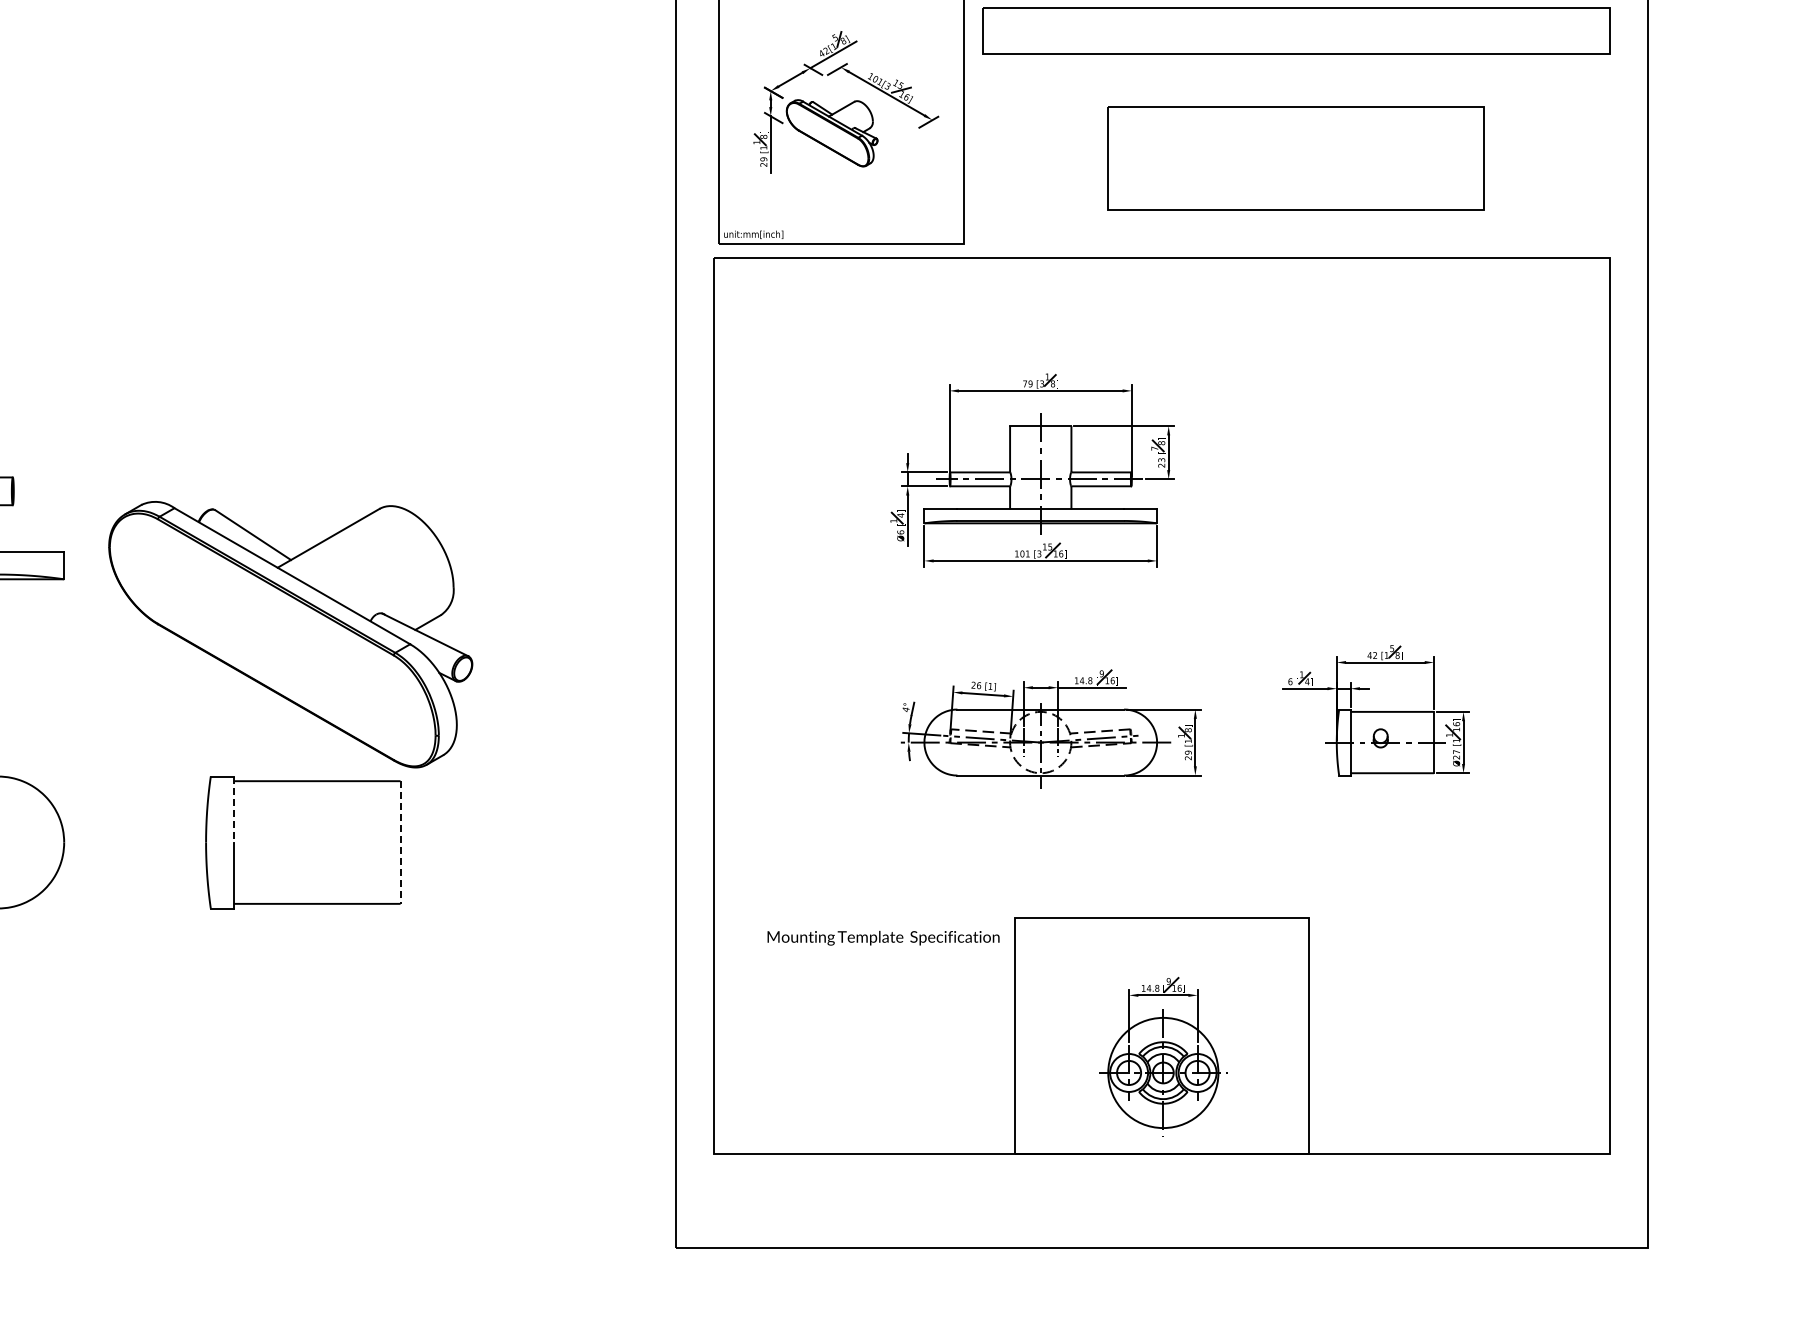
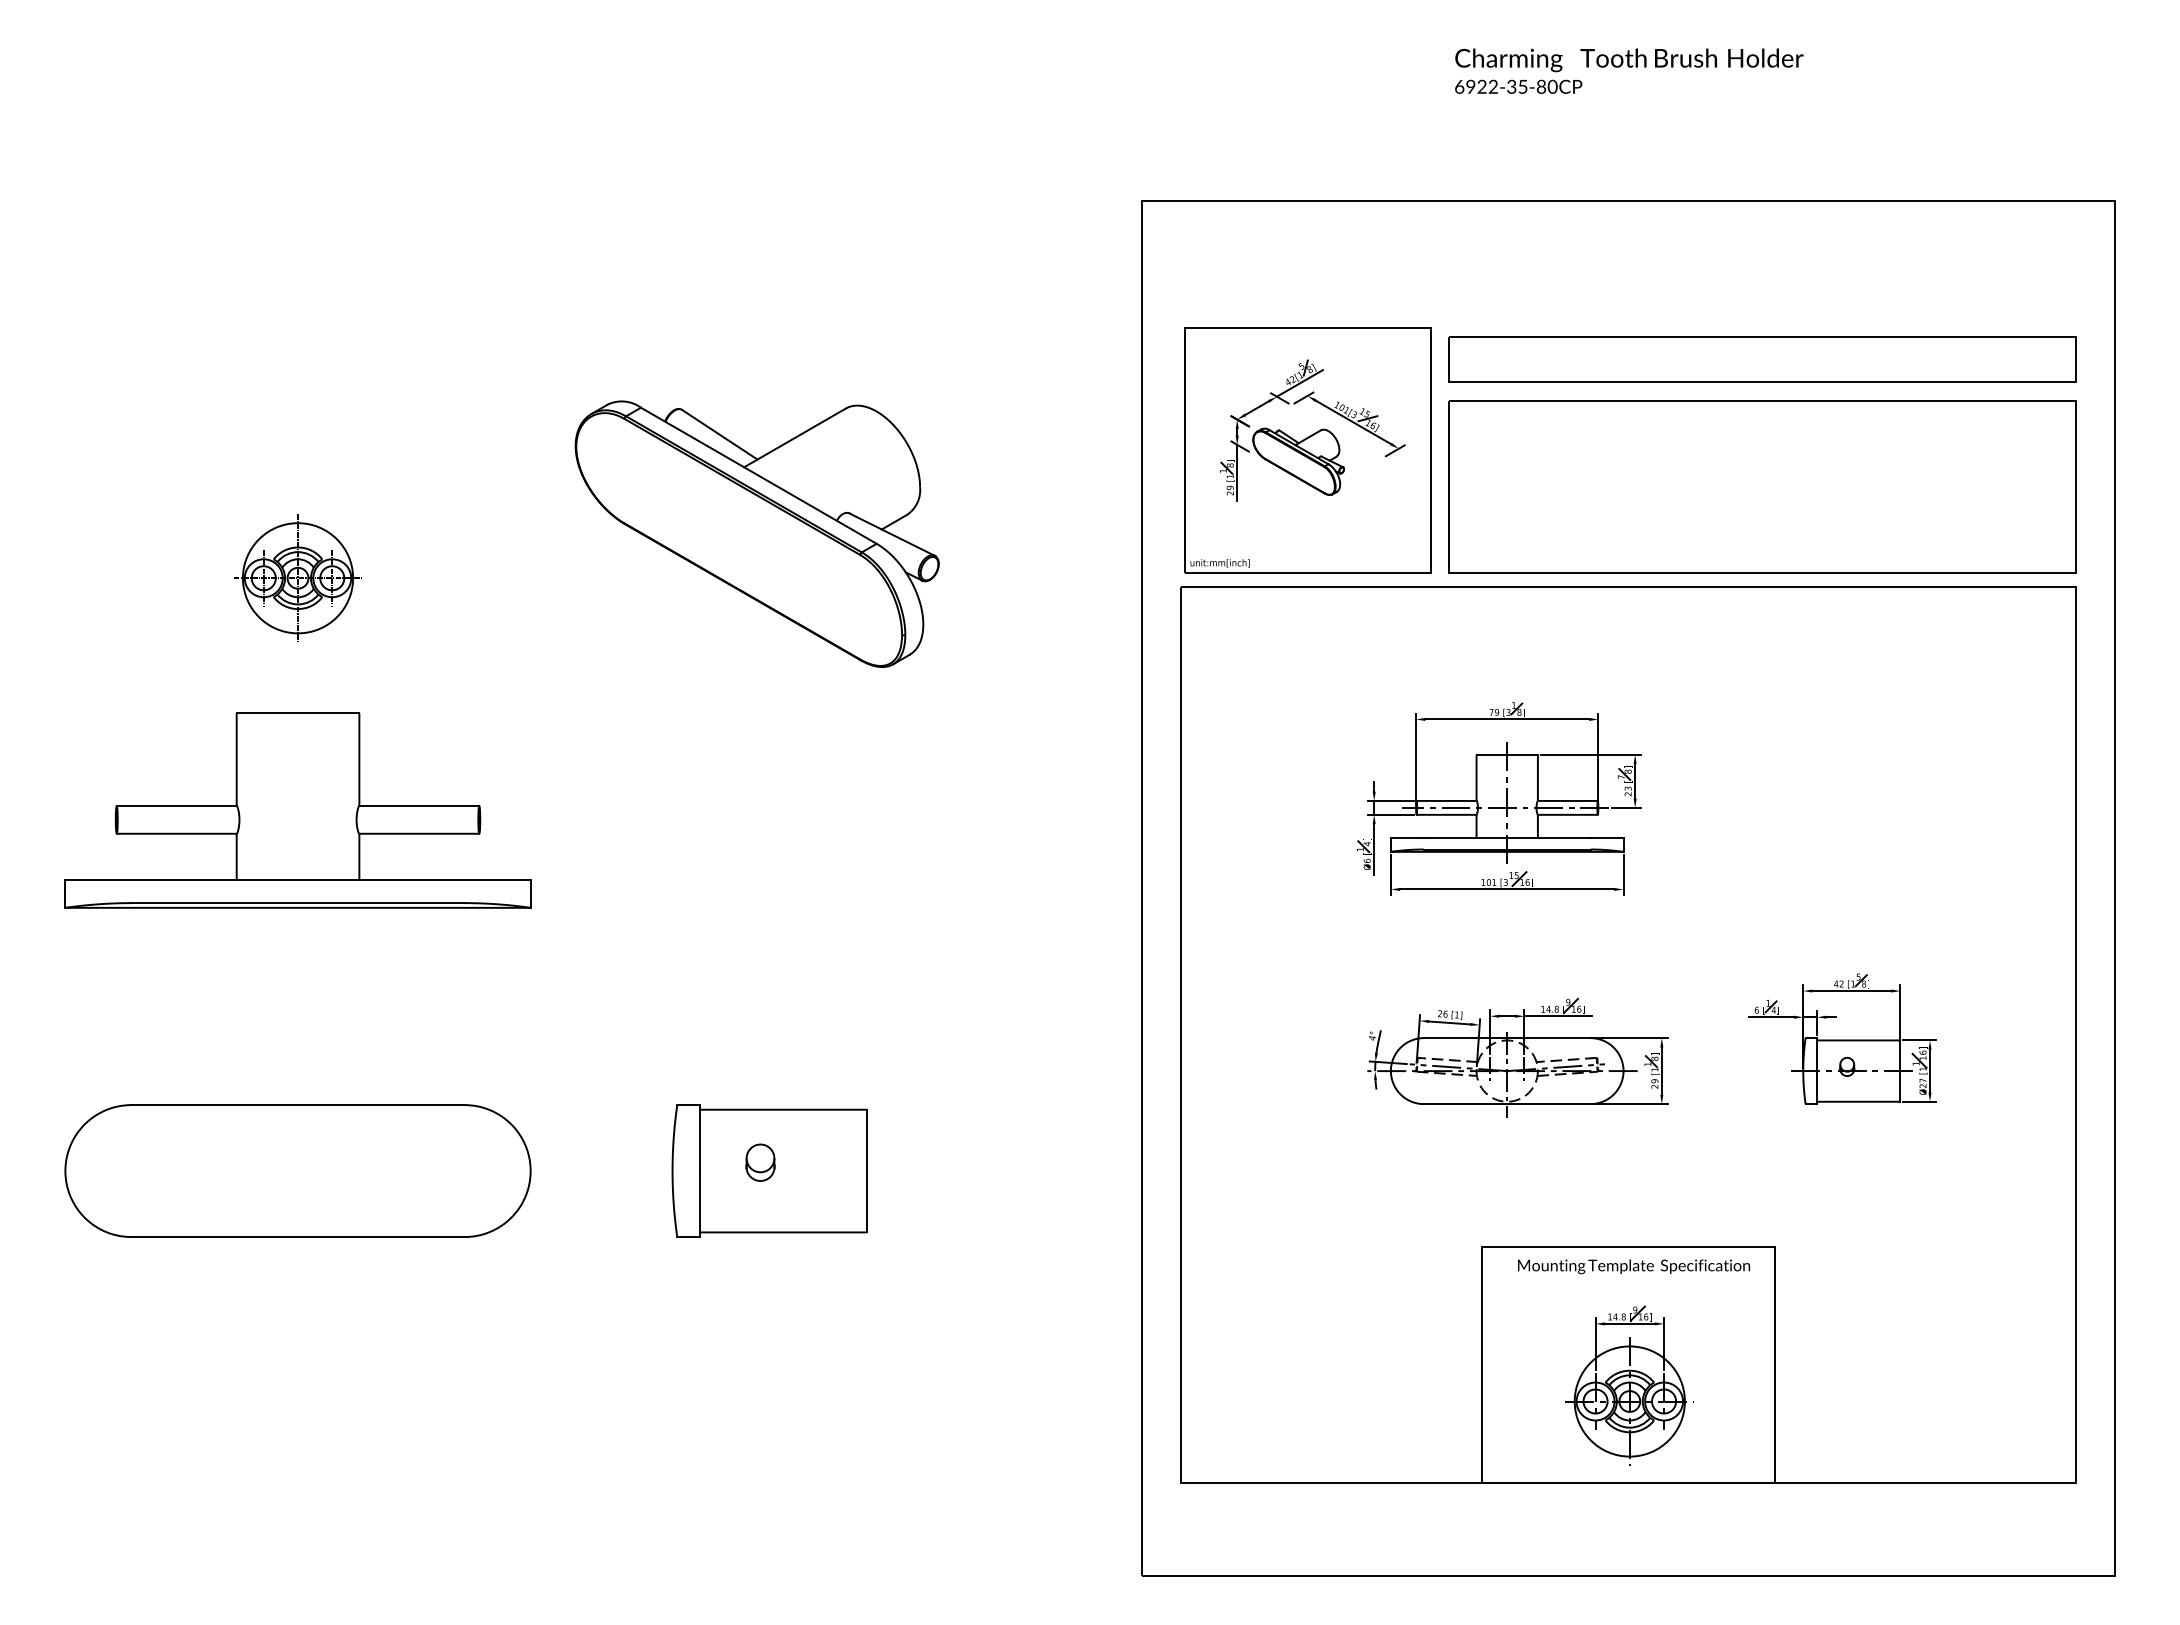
part: (1296, 157) -> (1762, 486), size x1.67
part: (290, 633) -> (756, 533), moved
line: (234, 809) -> (700, 1138), dashed -> solid
part: (294, 833) -> (760, 1162), added
line: (401, 842) -> (867, 1171), dashed -> solid
text: (883, 937) -> (1633, 1266), moved

